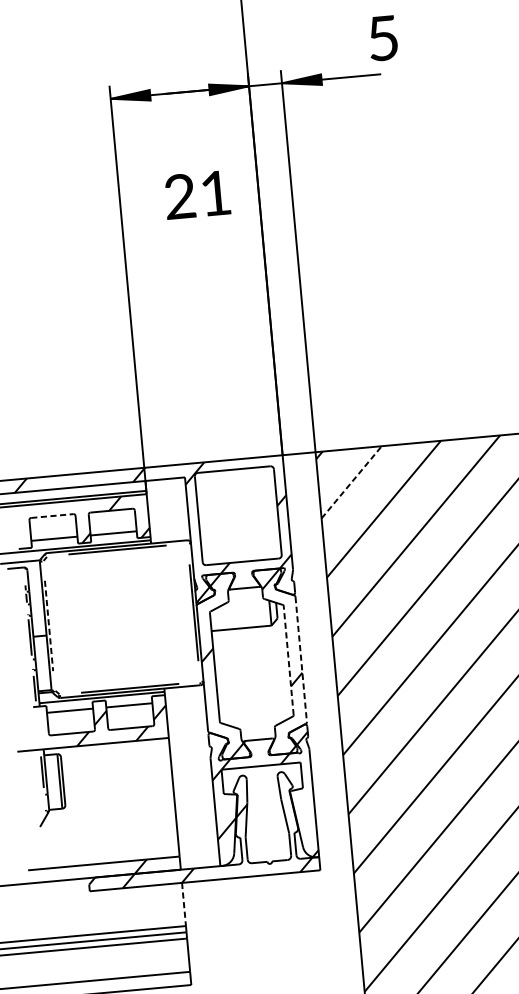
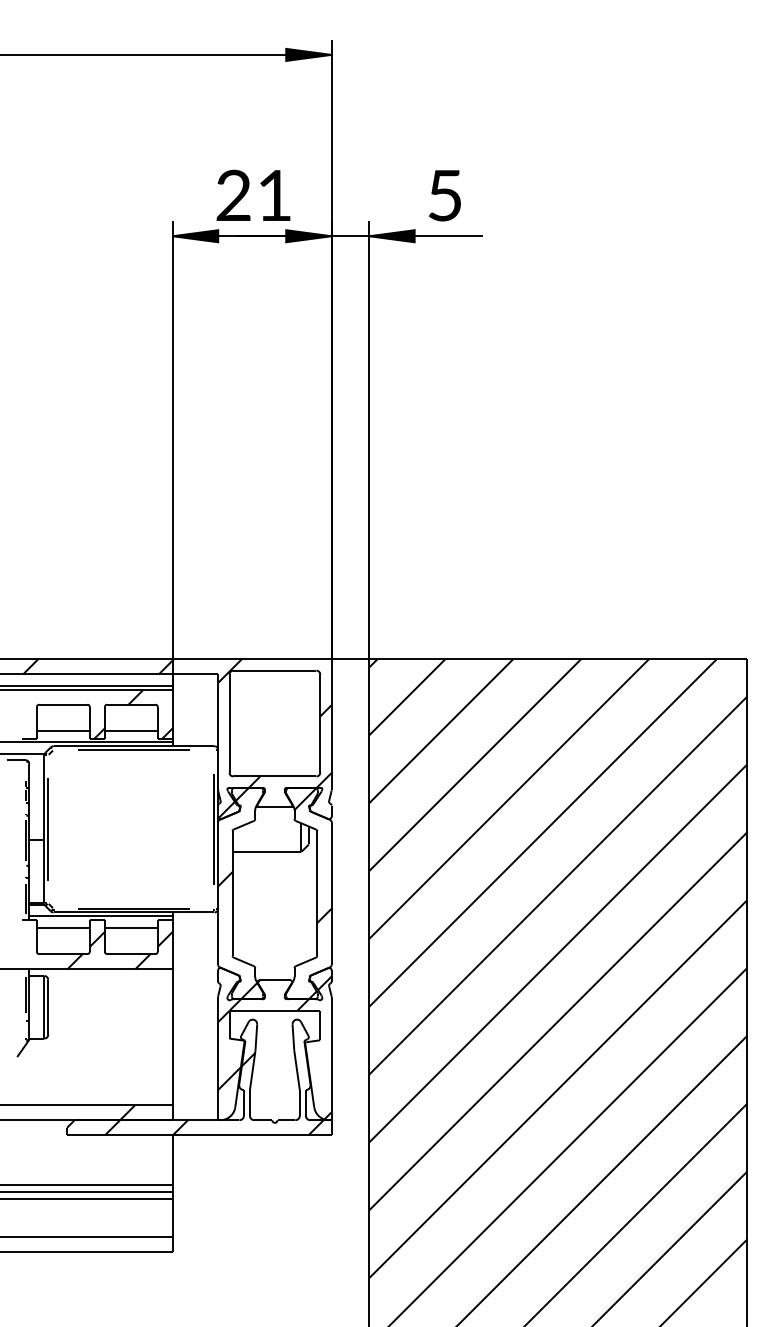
text: (382, 38) -> (444, 195), moved
text: (197, 194) -> (253, 194), moved
line: (351, 482) -> (407, 697), dashed -> solid
line: (52, 515) -> (63, 704), dashed -> solid
line: (49, 626) -> (48, 829), dashed -> solid
line: (301, 659) -> (331, 893), dashed -> solid
line: (288, 660) -> (317, 893), dashed -> solid
line: (183, 904) -> (172, 1160), dashed -> solid

